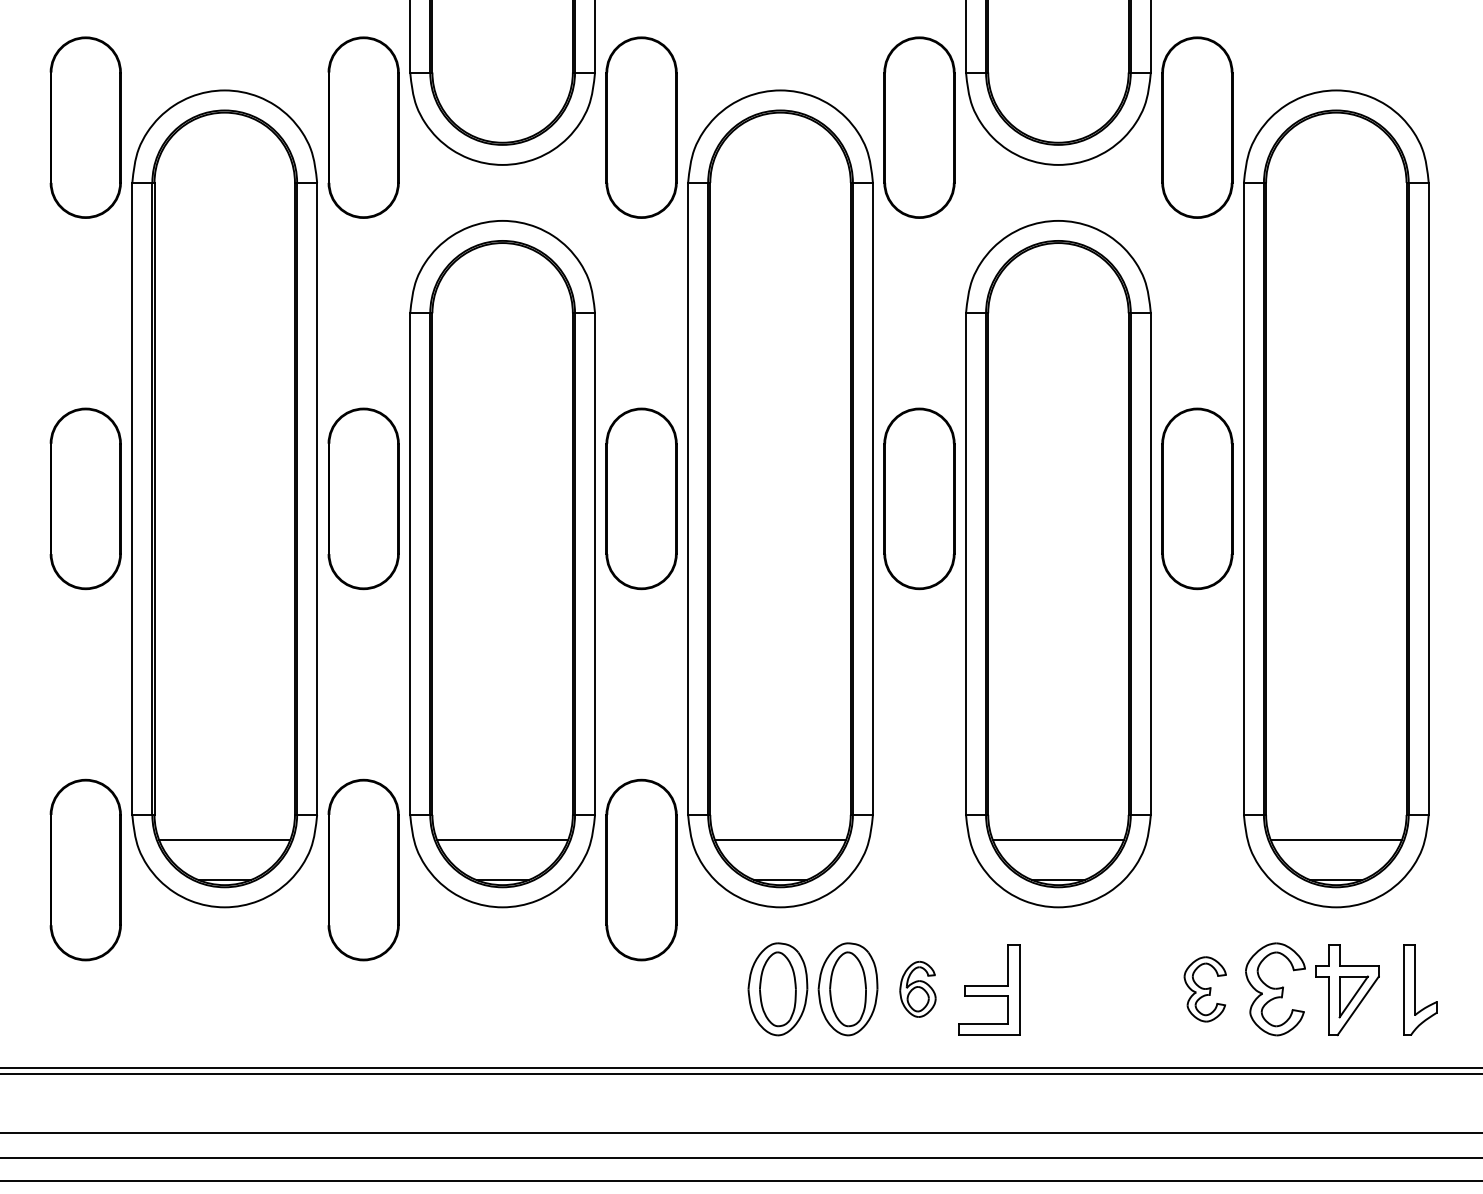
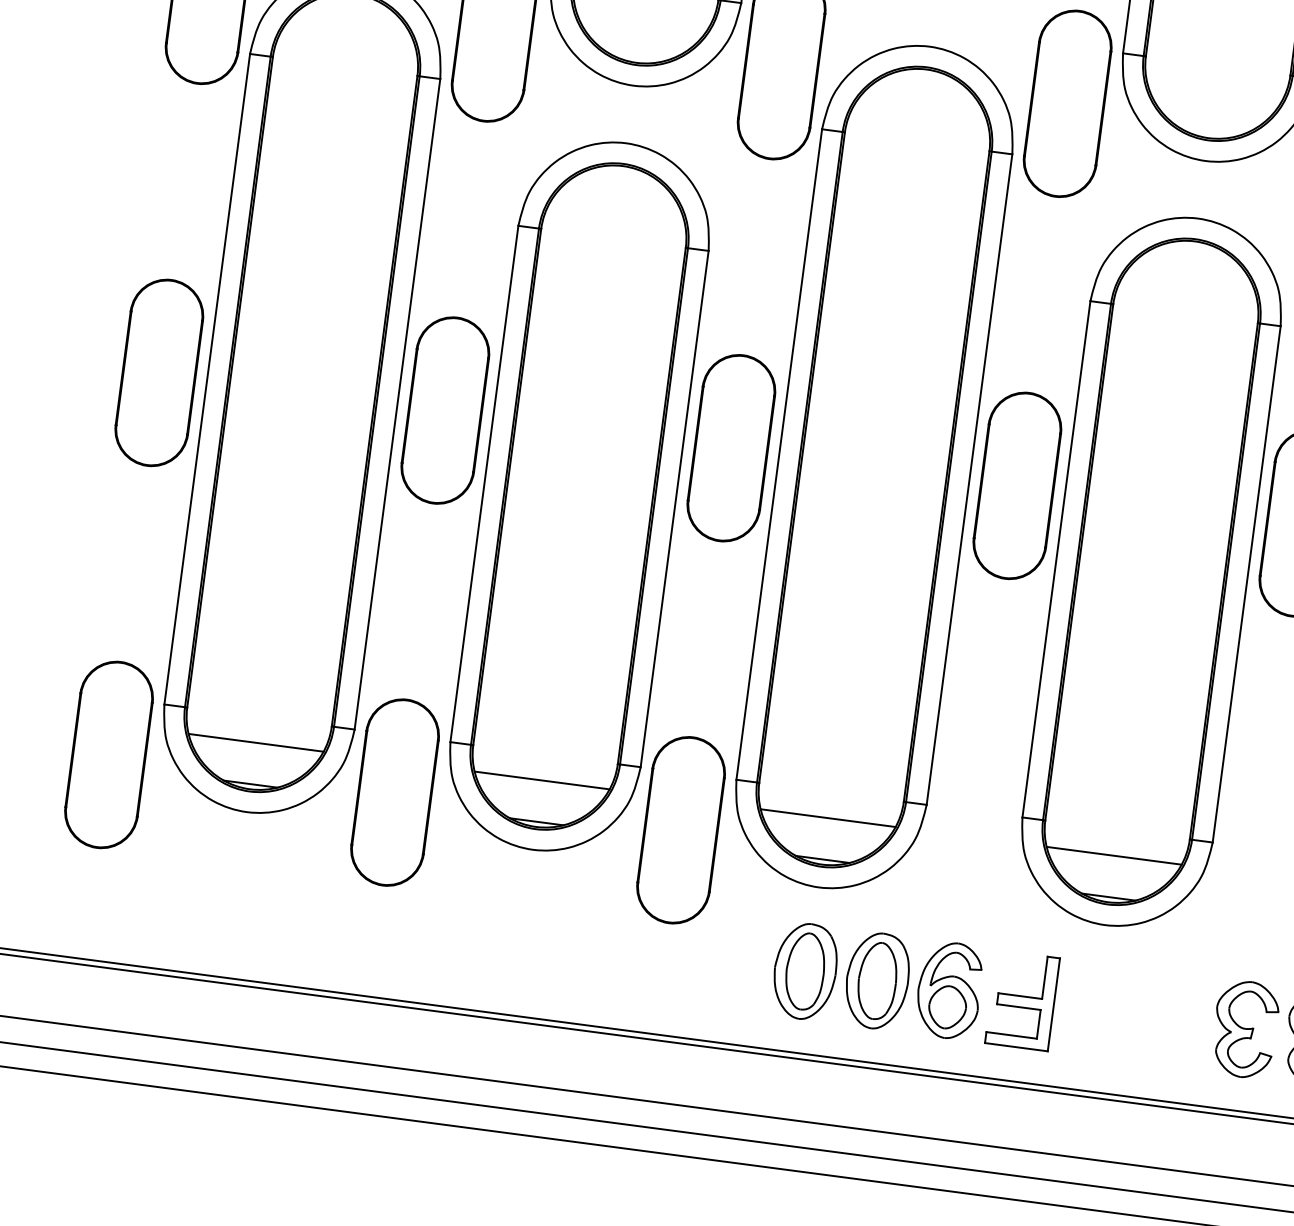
part: (917, 989) -> (948, 990), size x1.67
part: (1204, 989) -> (1244, 1029), size x1.43

